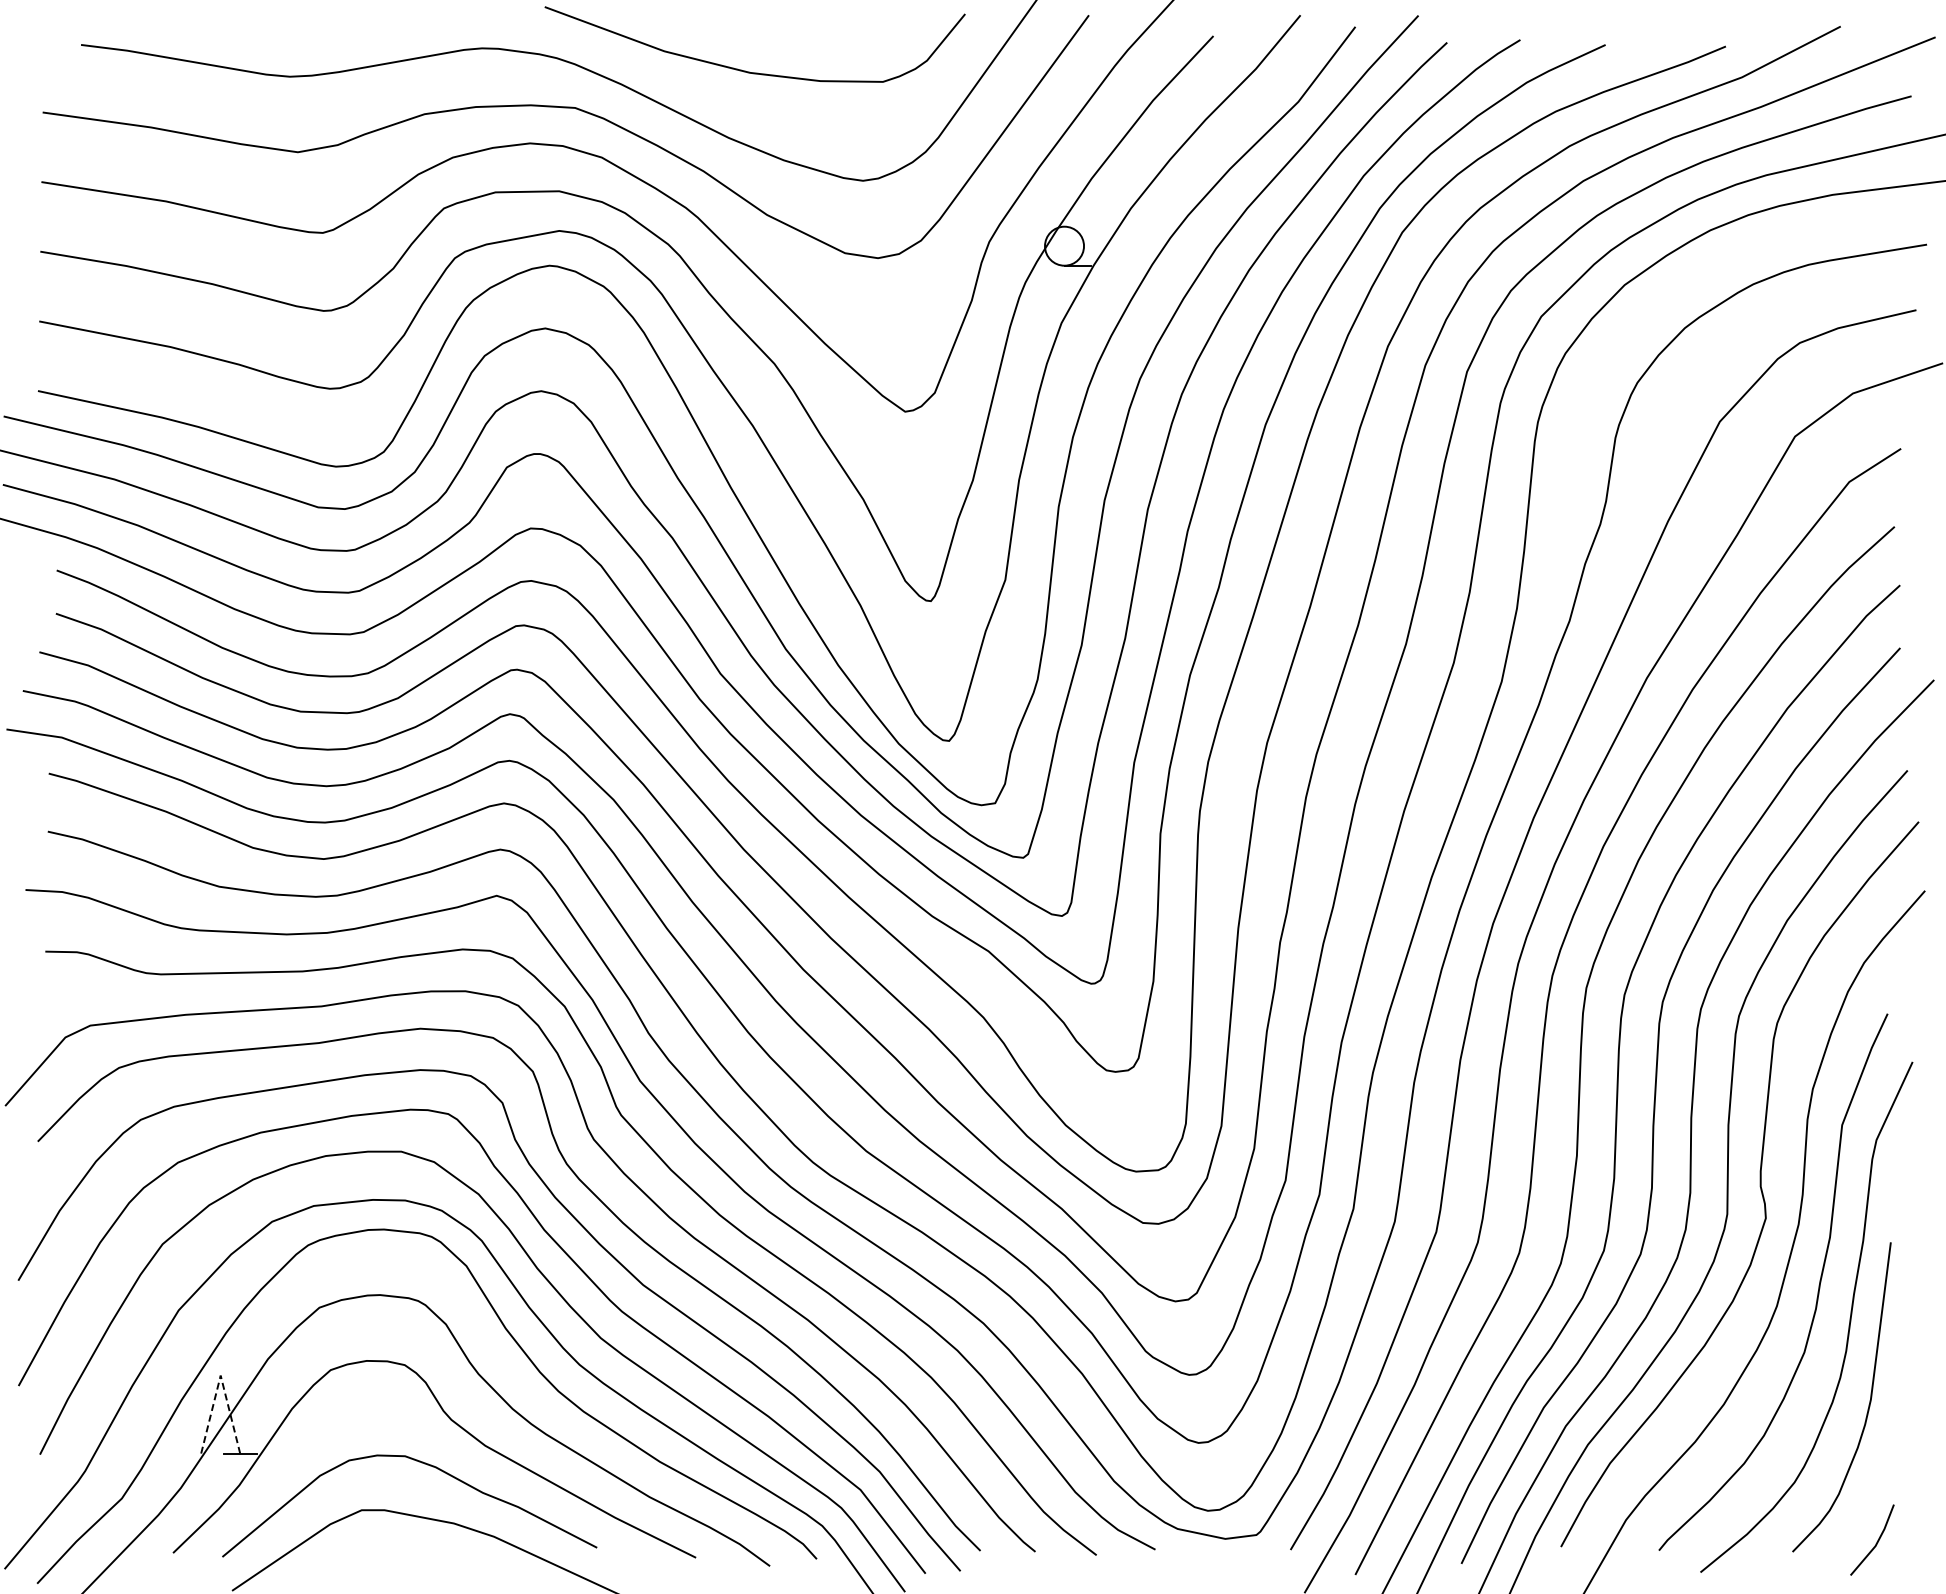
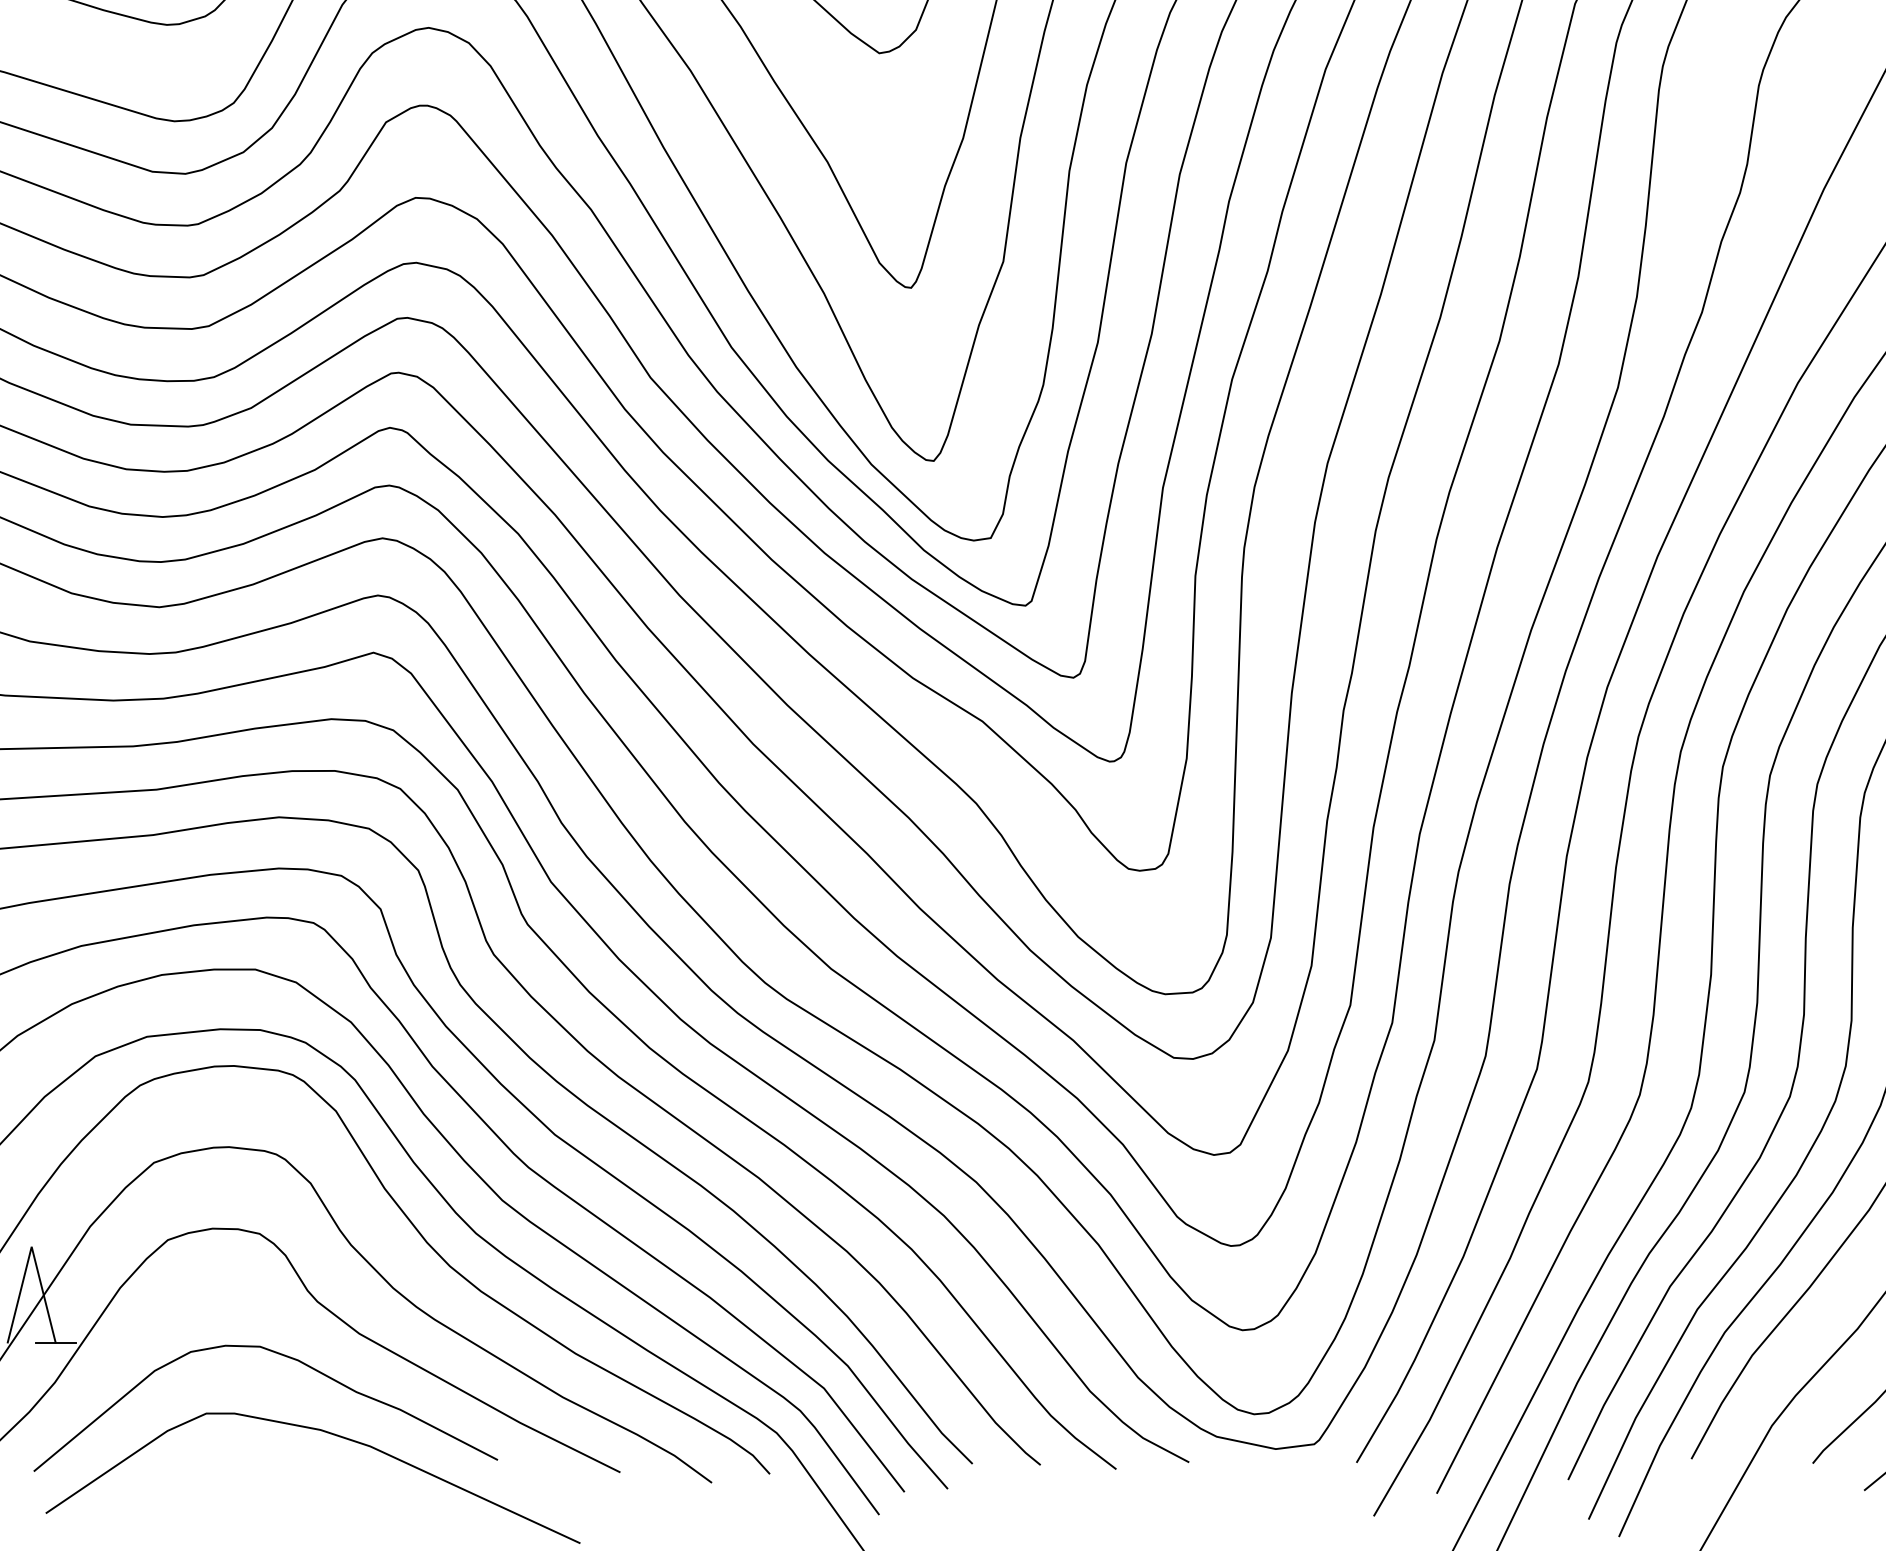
line: (220, 1375) -> (31, 1246), dashed -> solid

